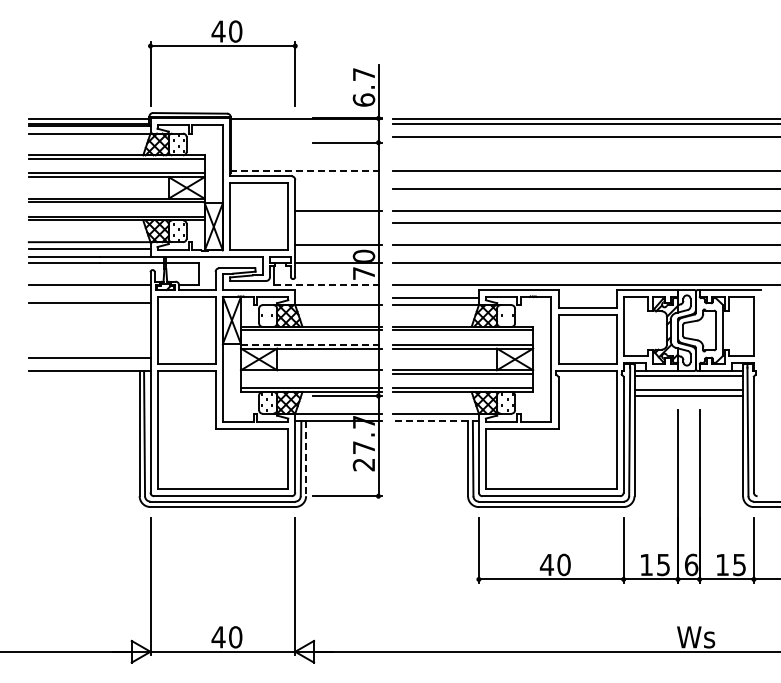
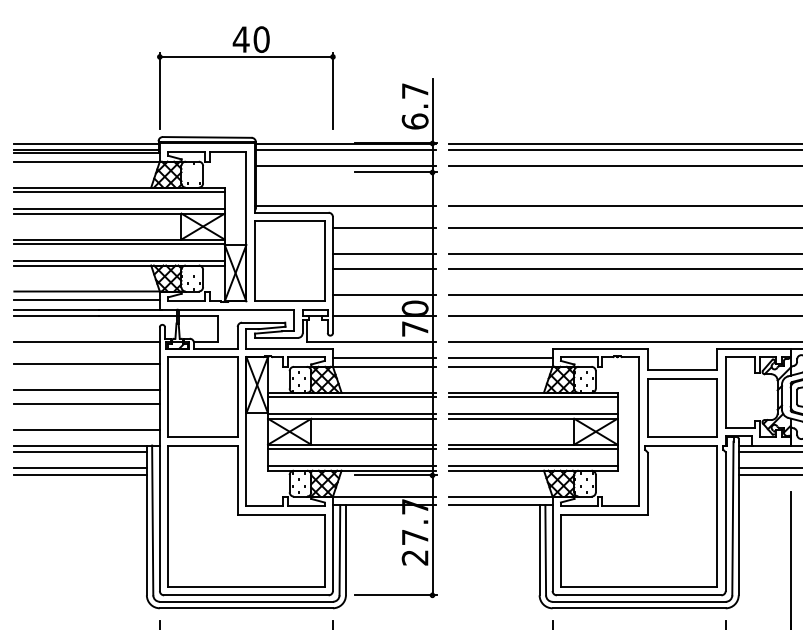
line: (305, 124) -> (345, 150), added
line: (305, 136) -> (345, 165), added
line: (305, 170) -> (345, 205), dashed -> solid
line: (338, 189) -> (384, 228), added
line: (338, 223) -> (384, 269), added
line: (328, 284) -> (372, 342), dashed -> solid
line: (338, 297) -> (384, 357), added
line: (89, 324) -> (86, 389), added
line: (89, 336) -> (86, 404), added
line: (311, 344) -> (352, 413), dashed -> solid
line: (310, 373) -> (351, 448), added
line: (83, 376) -> (79, 452), added
line: (83, 390) -> (79, 468), added
line: (83, 395) -> (79, 474), added
line: (435, 420) -> (500, 504), dashed -> solid
line: (306, 458) -> (346, 550), dashed -> solid

